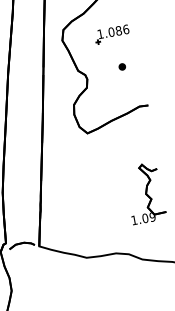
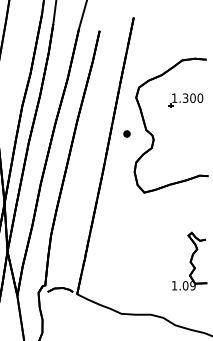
text: (118, 30) -> (192, 97), 1.086 -> 1.300
part: (121, 66) -> (126, 133), moved

